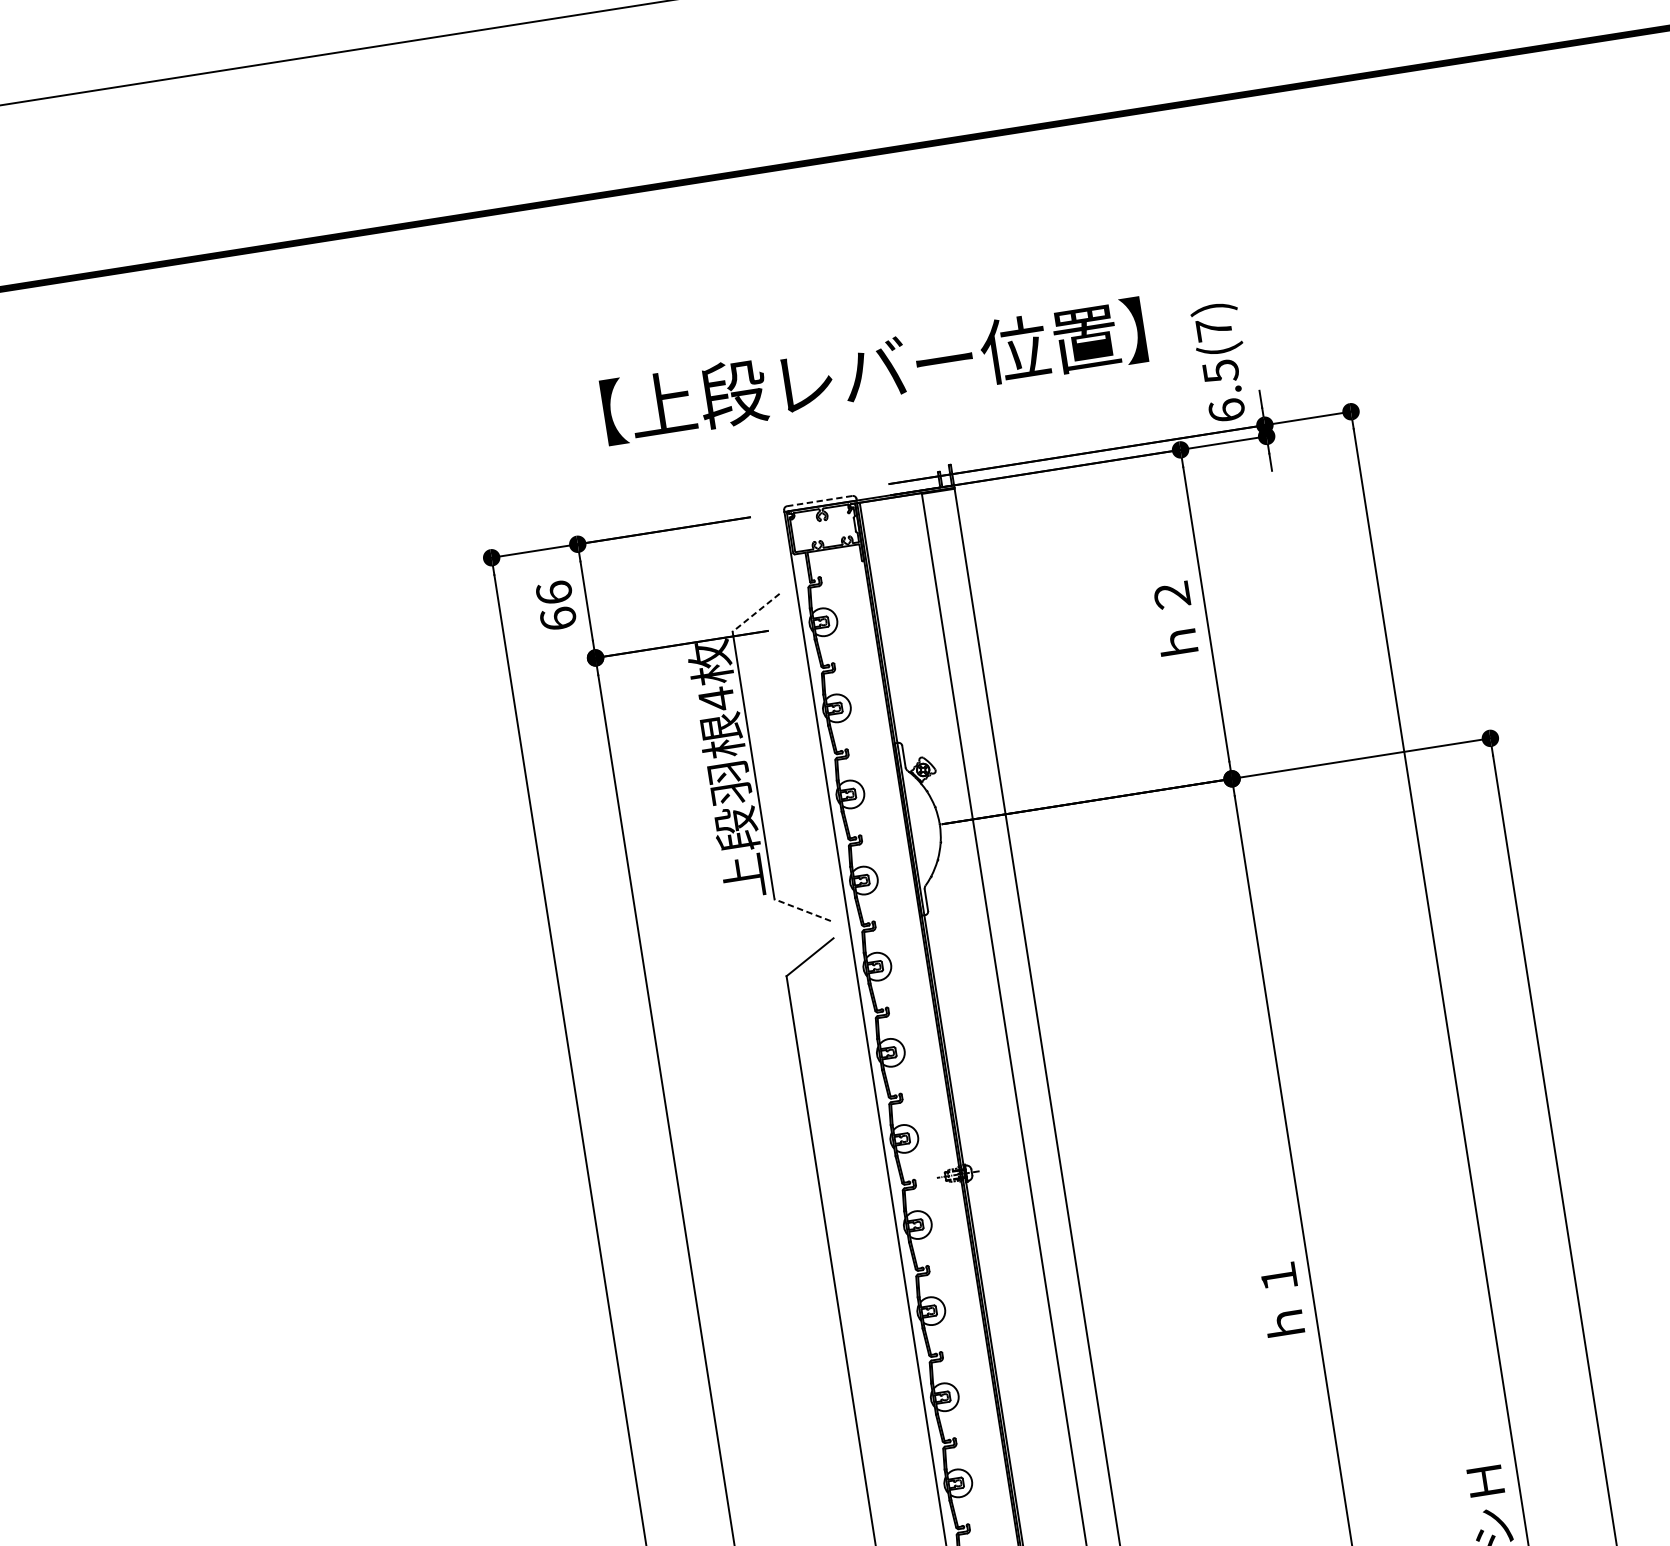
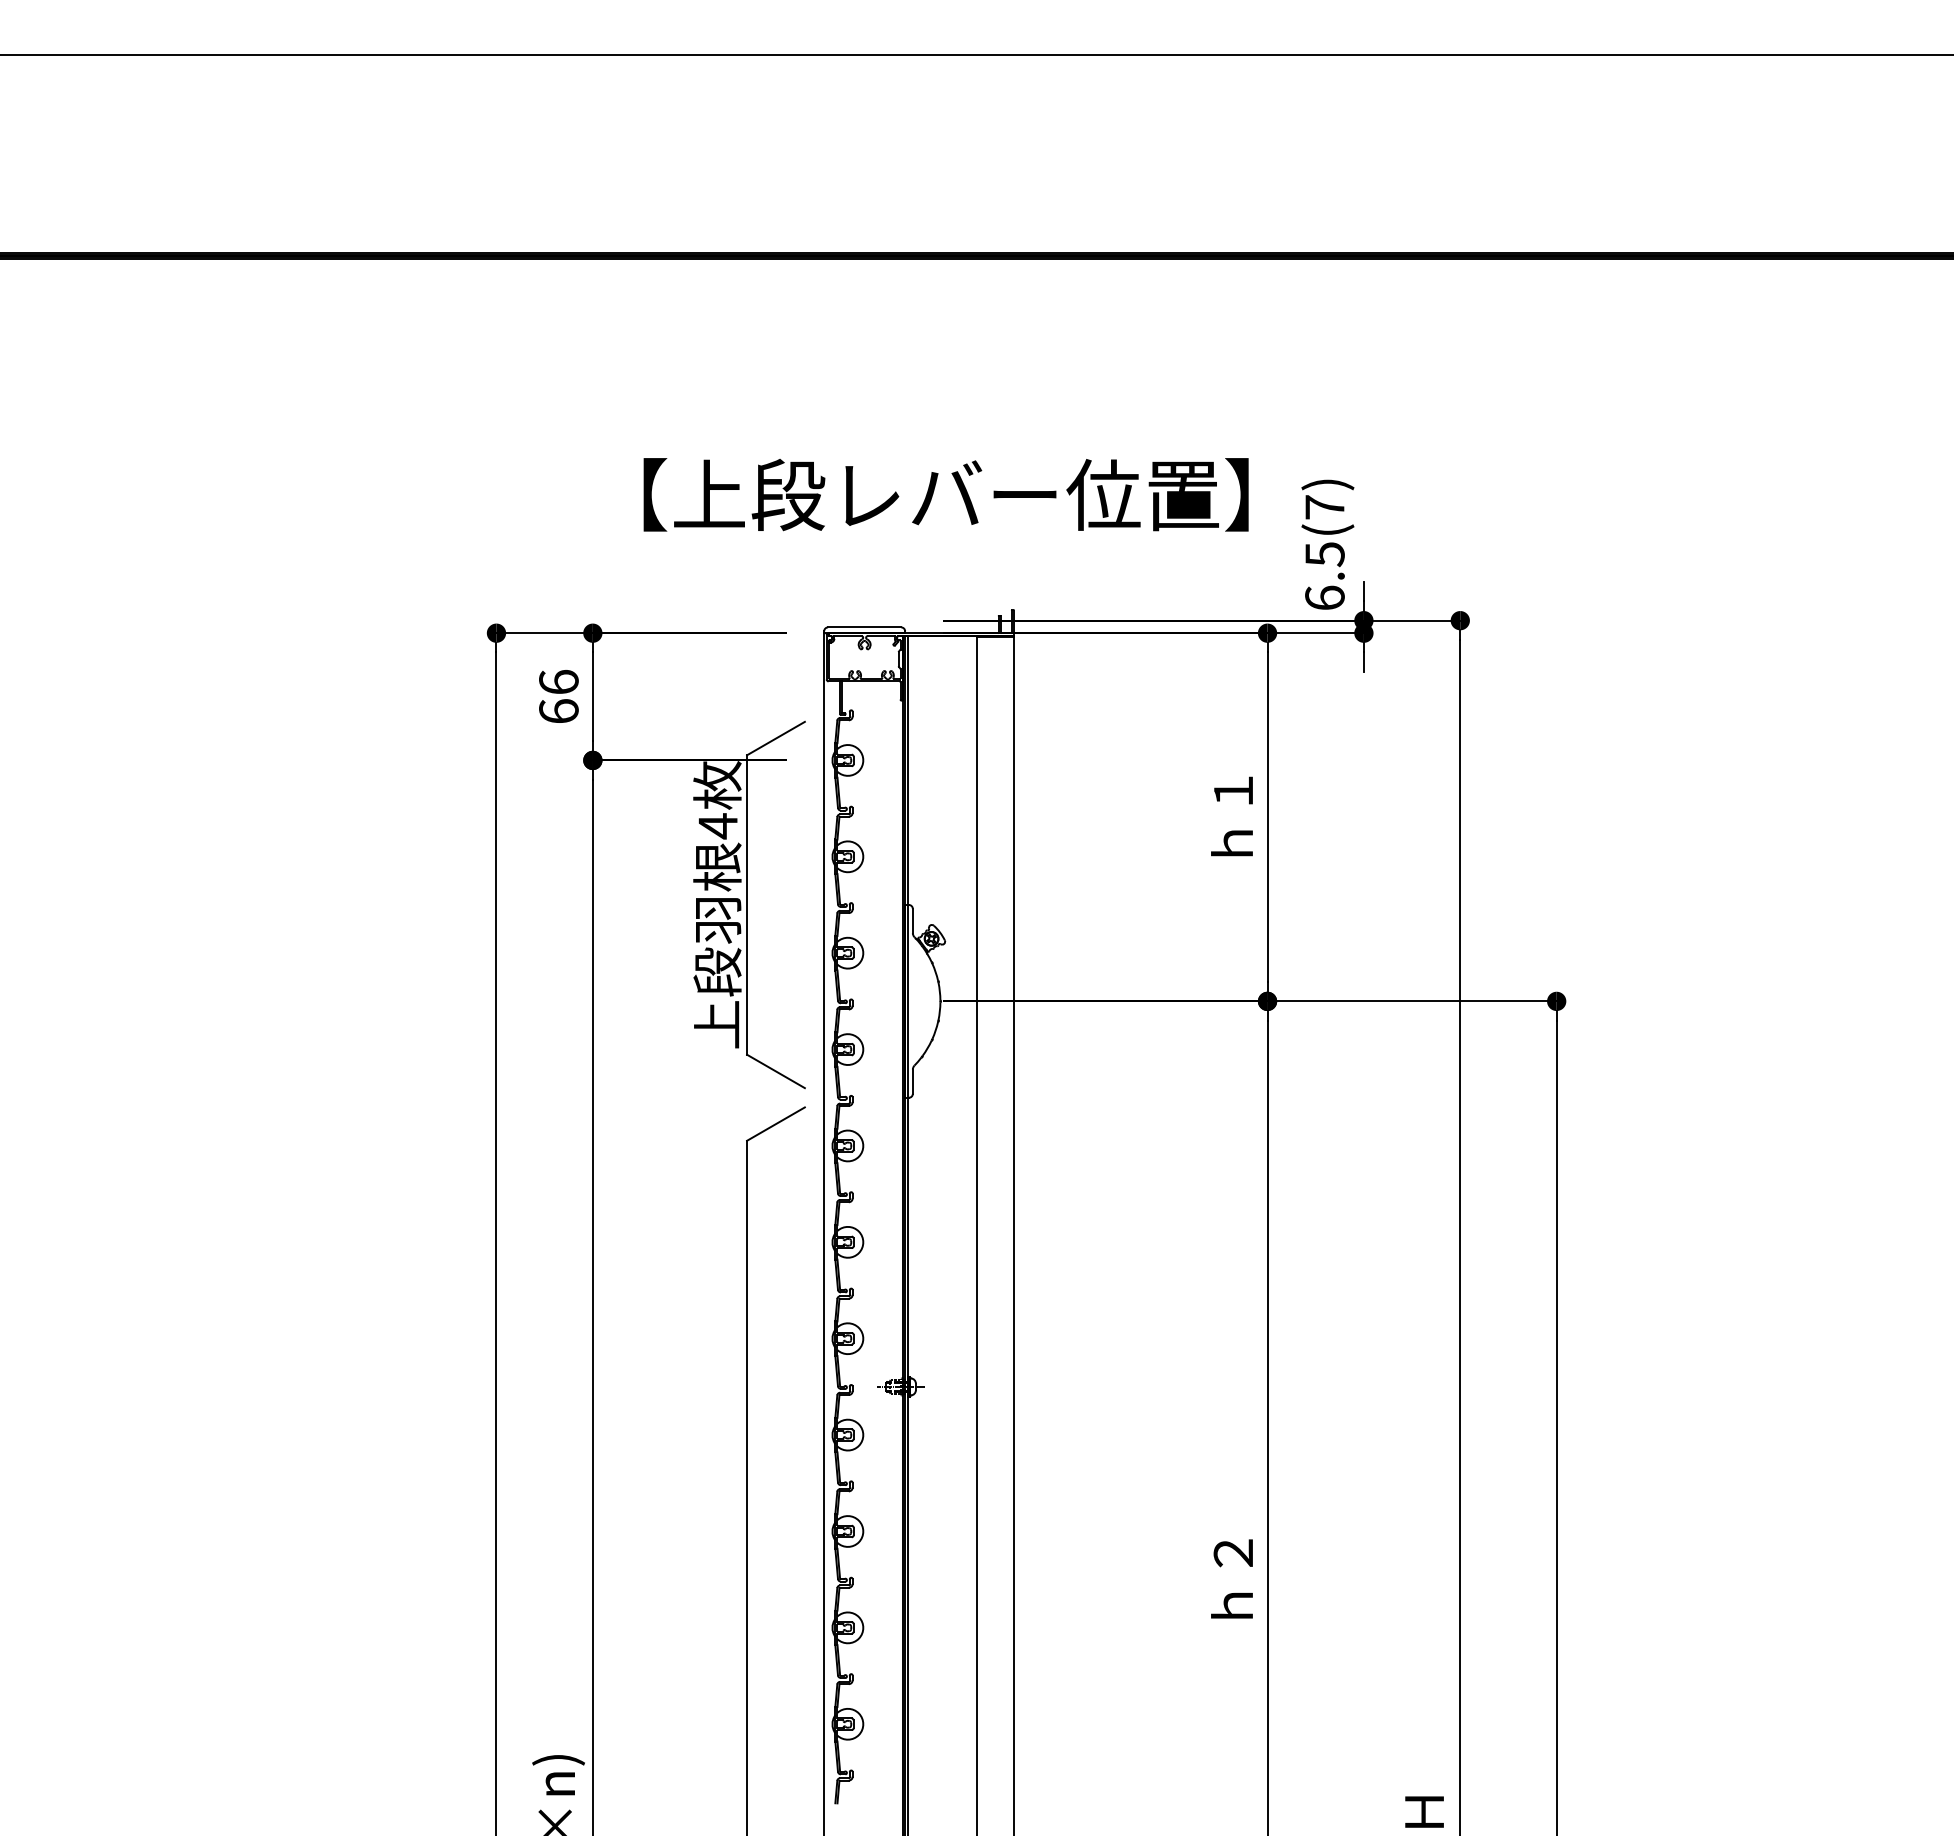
line: (819, 501) -> (864, 627), dashed -> solid
text: (1171, 595) -> (1232, 790), ｈ２ -> ｈ１
line: (755, 612) -> (775, 738), dashed -> solid
line: (802, 910) -> (775, 1071), dashed -> solid
text: (1278, 1277) -> (1232, 1553), ｈ１ -> ｈ２

